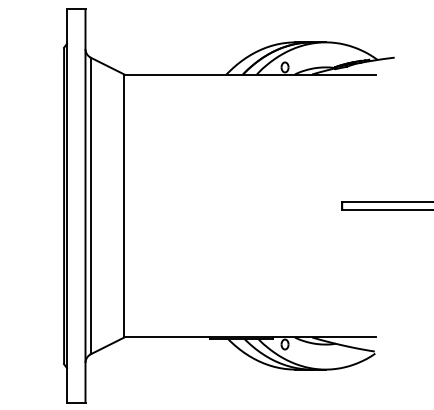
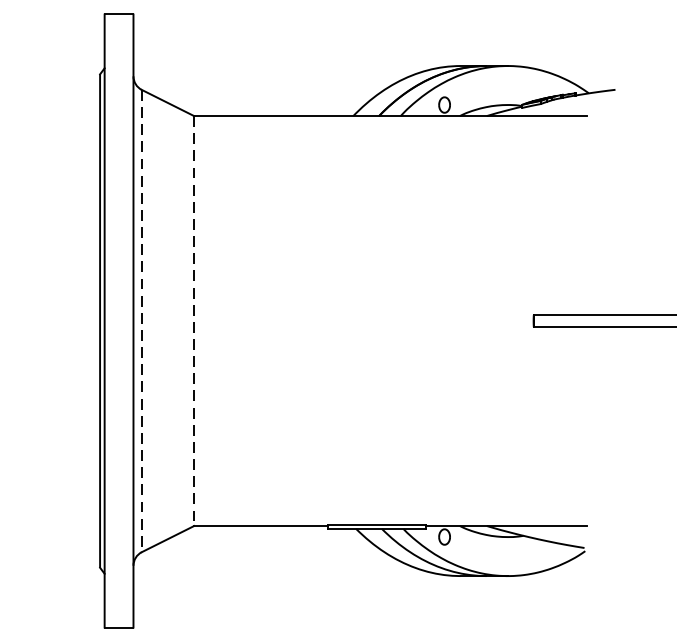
line: (90, 206) -> (141, 321), solid -> dashed
line: (124, 206) -> (194, 321), solid -> dashed

